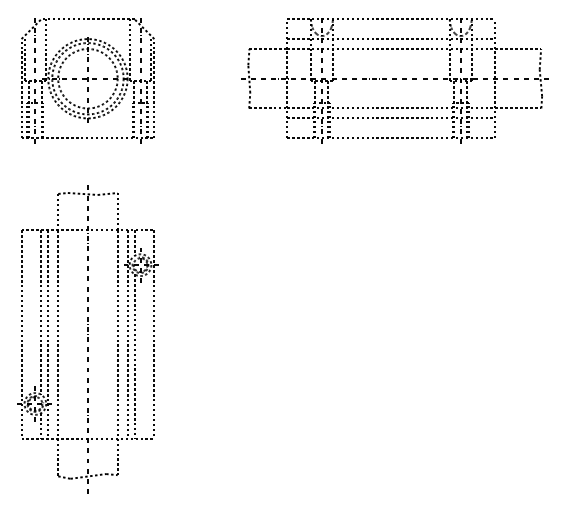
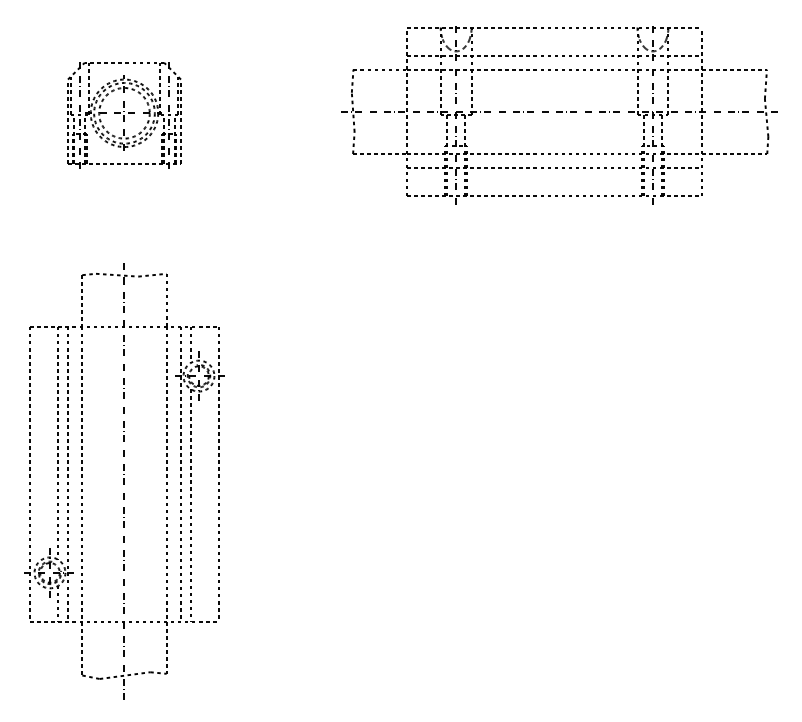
part: (87, 81) -> (124, 115), size x0.6

